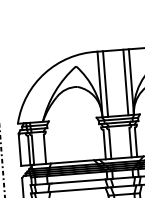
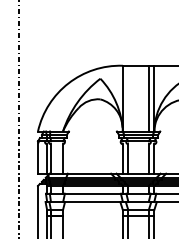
line: (105, 83) -> (128, 98), removed

